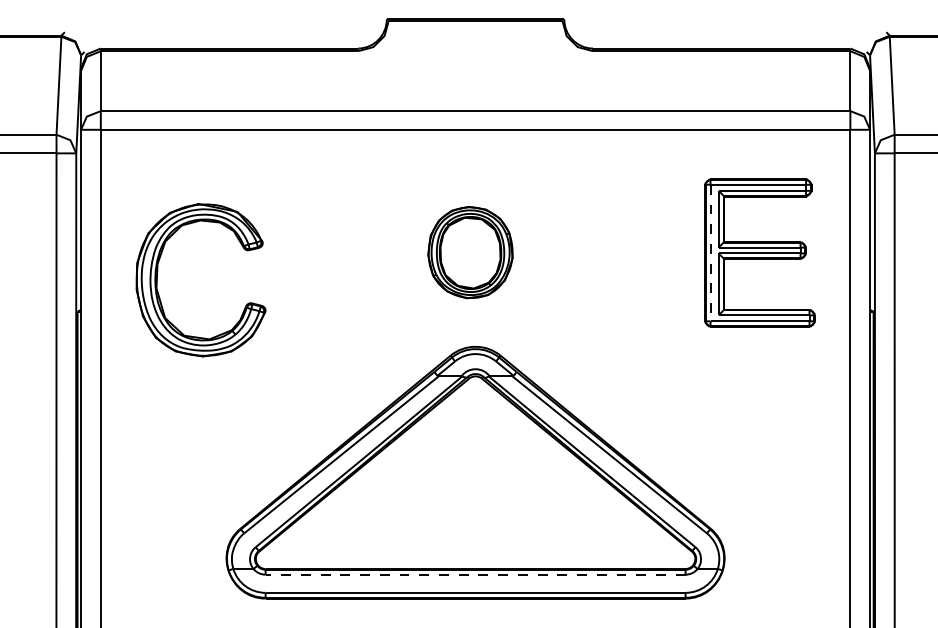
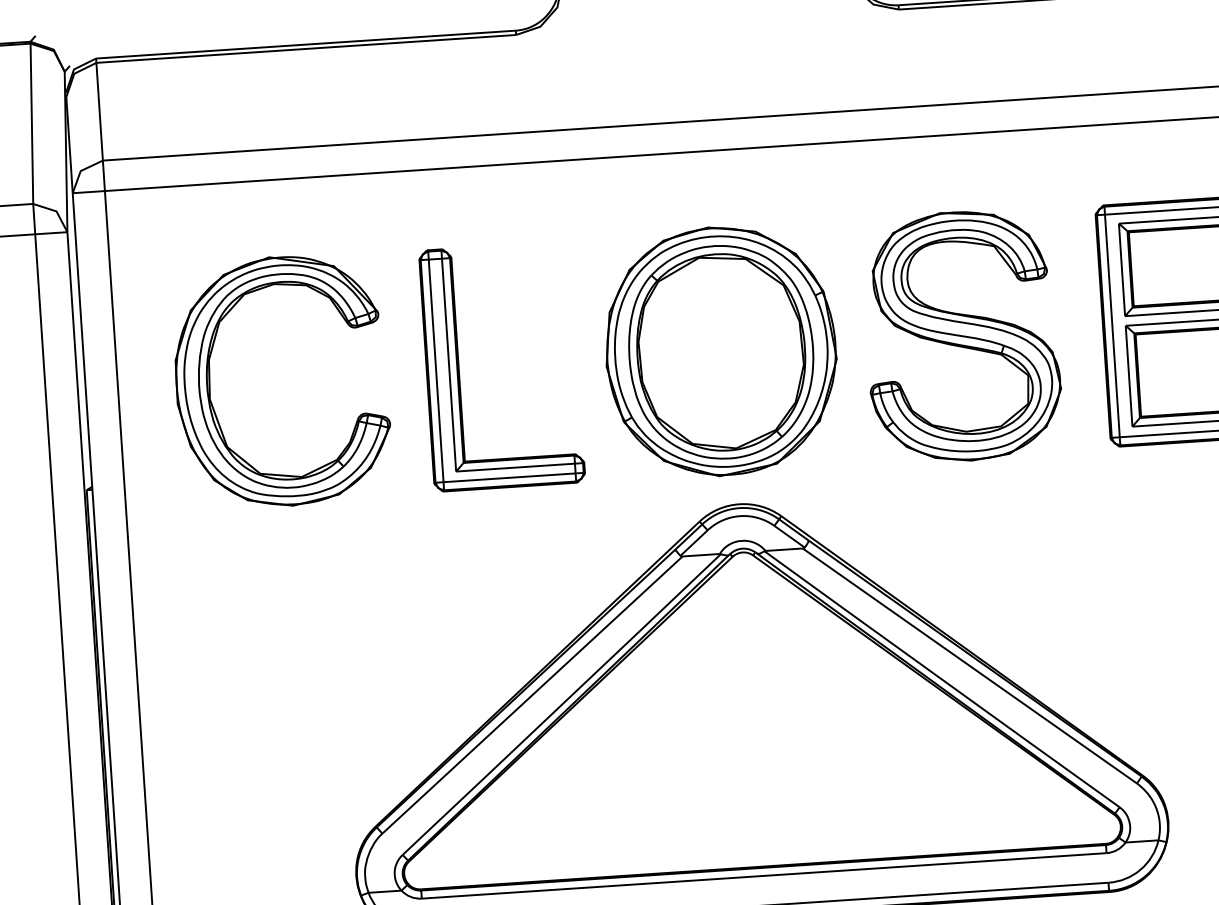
part: (310, 252) -> (460, 368), added
part: (470, 252) -> (720, 351), size x1.67
part: (618, 253) -> (962, 336), added
line: (710, 253) -> (1112, 326), dashed -> solid
part: (158, 271) -> (211, 371), moved
line: (475, 574) -> (763, 875), dashed -> solid

